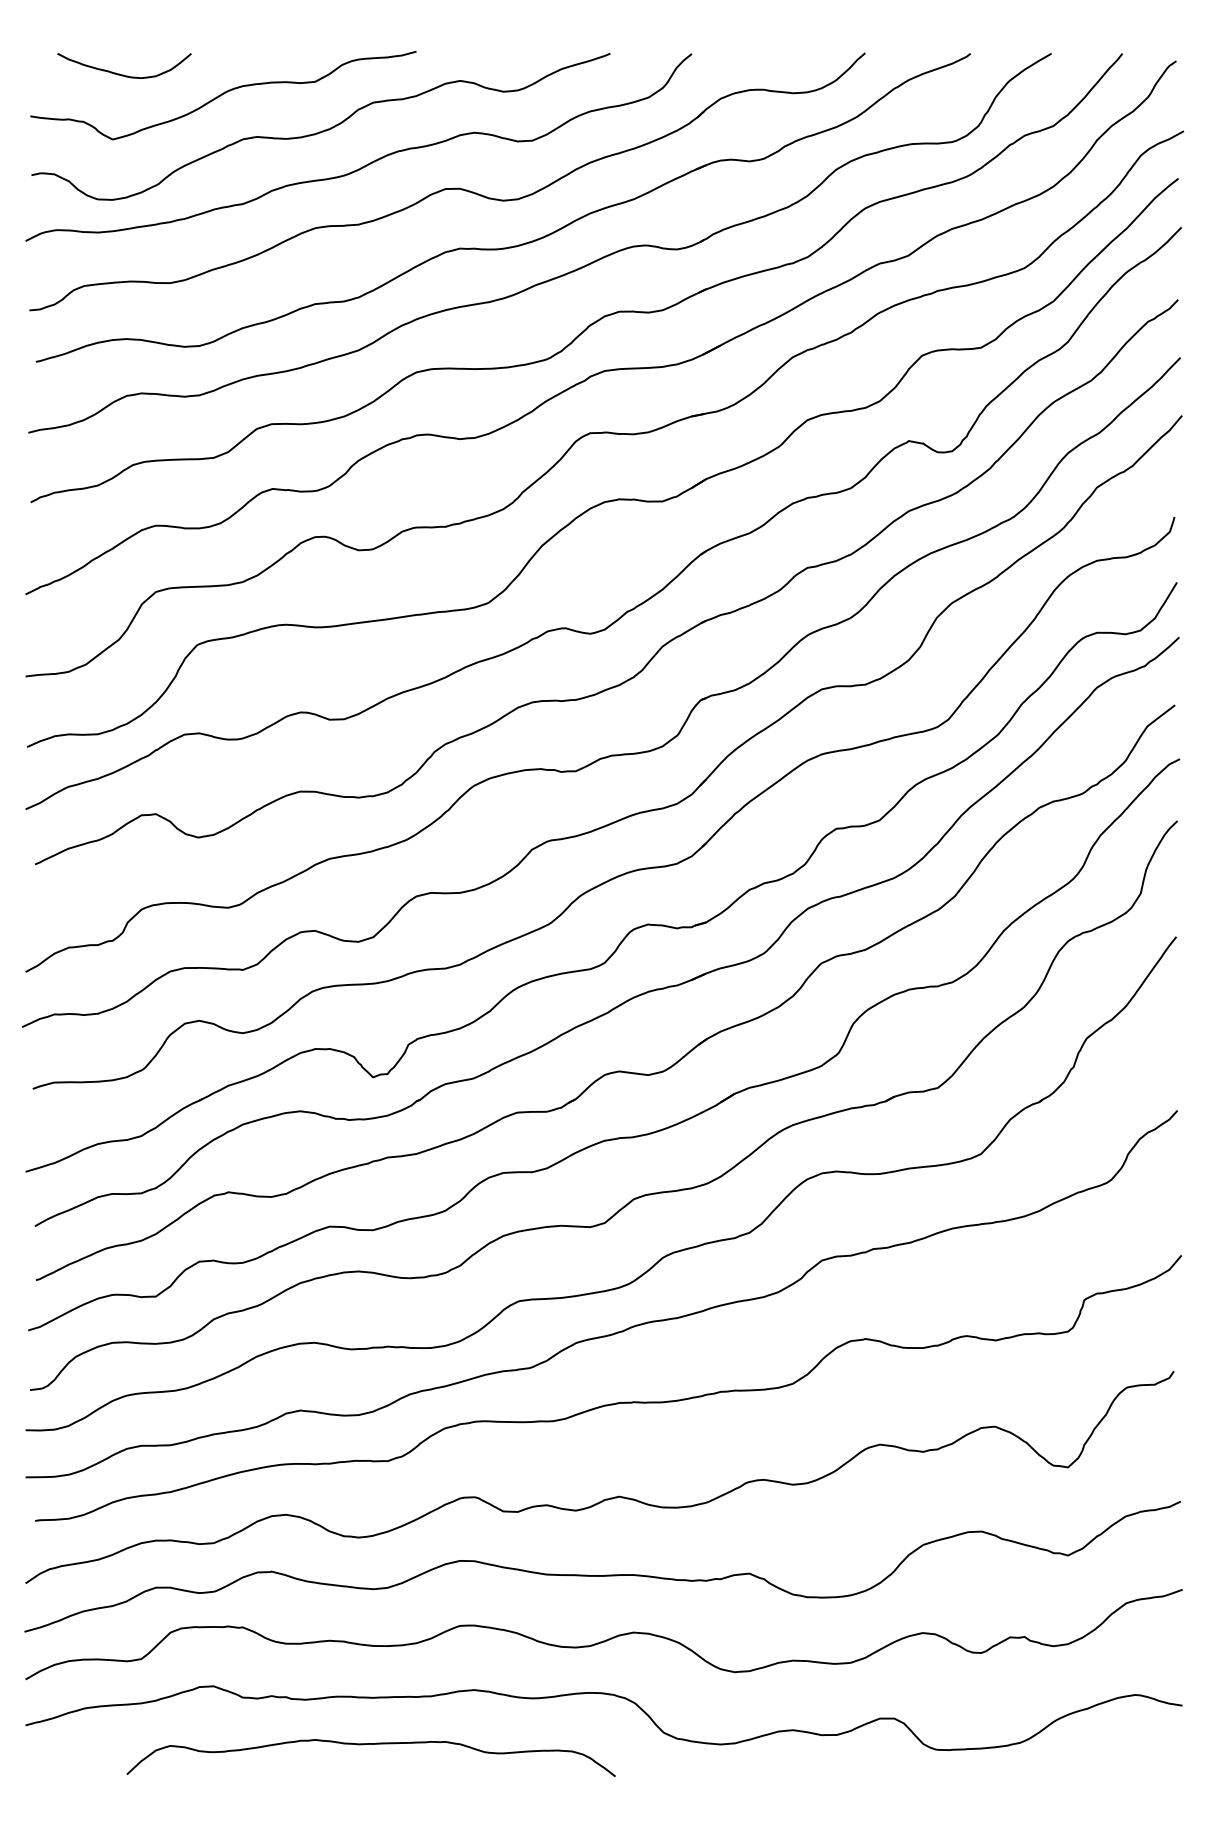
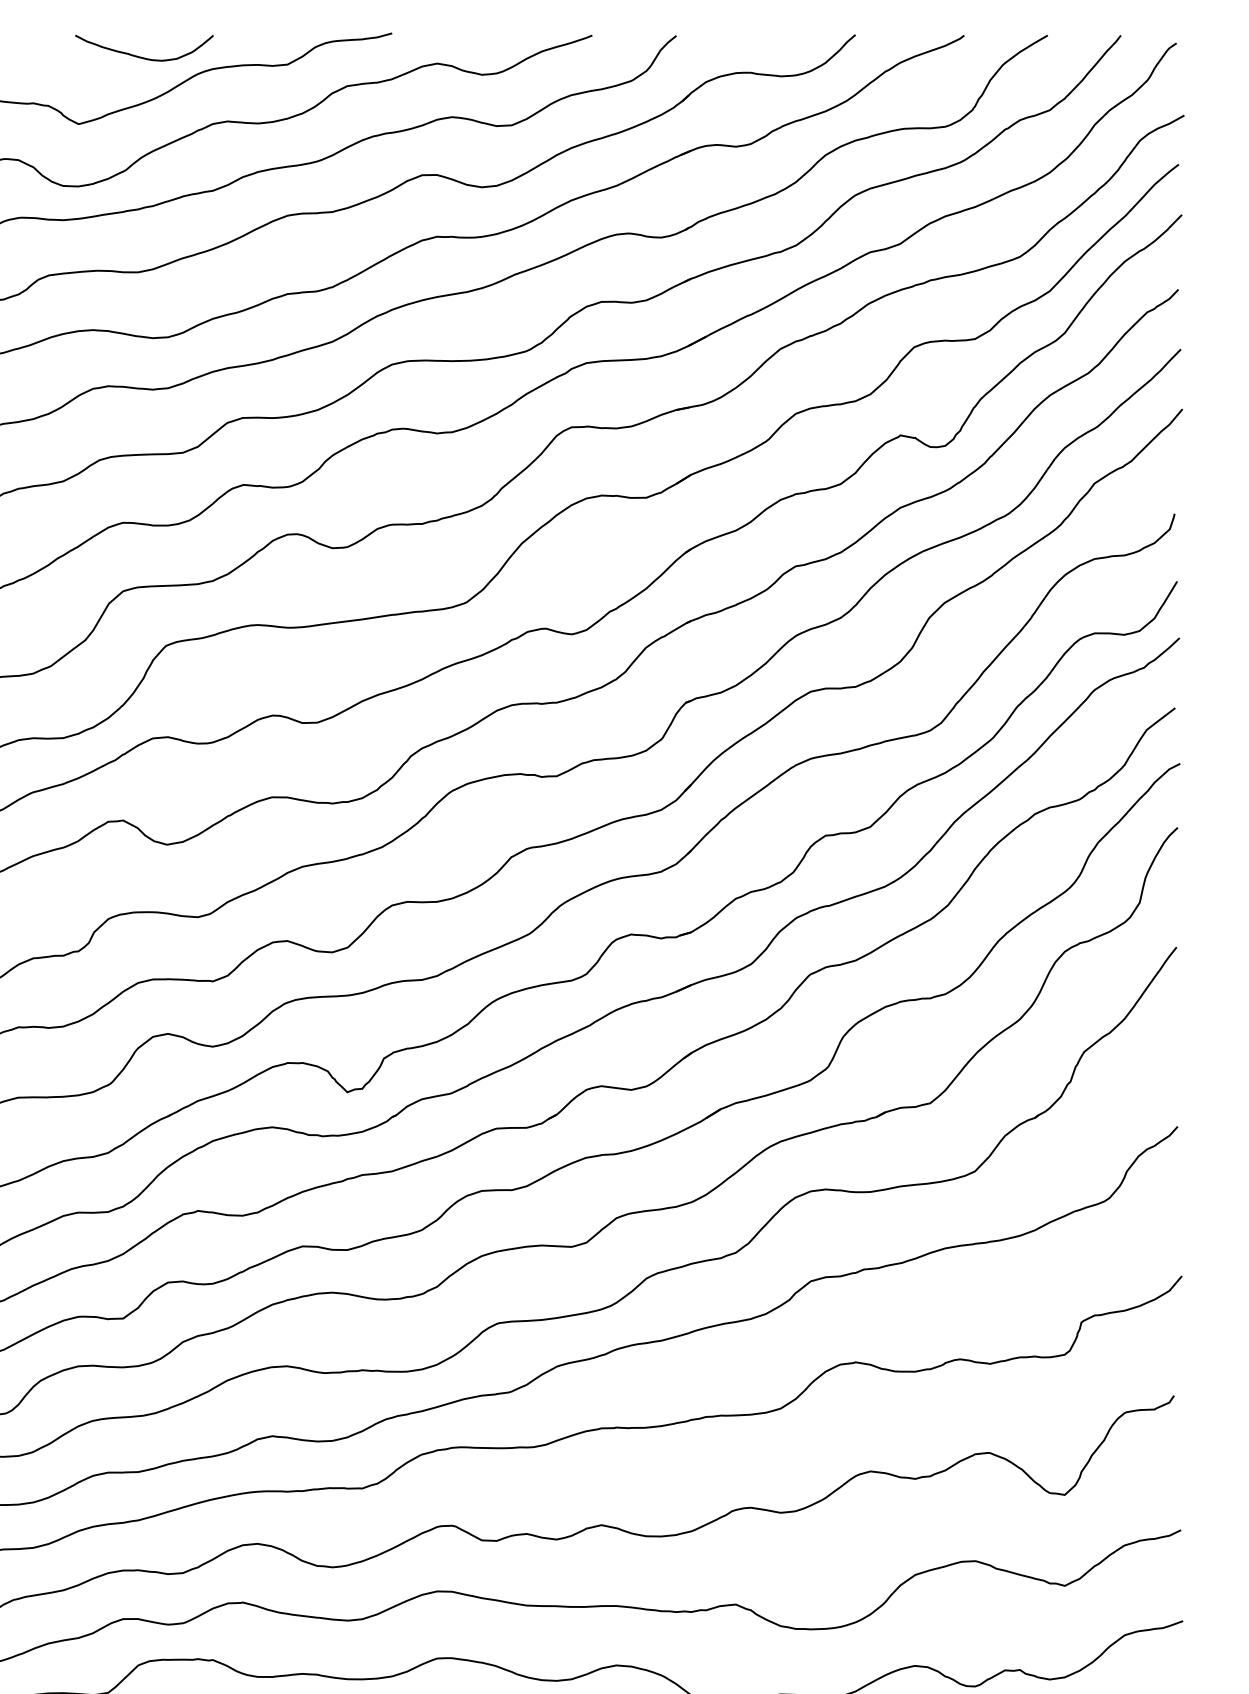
curve: (123, 74) -> (143, 57), moved

